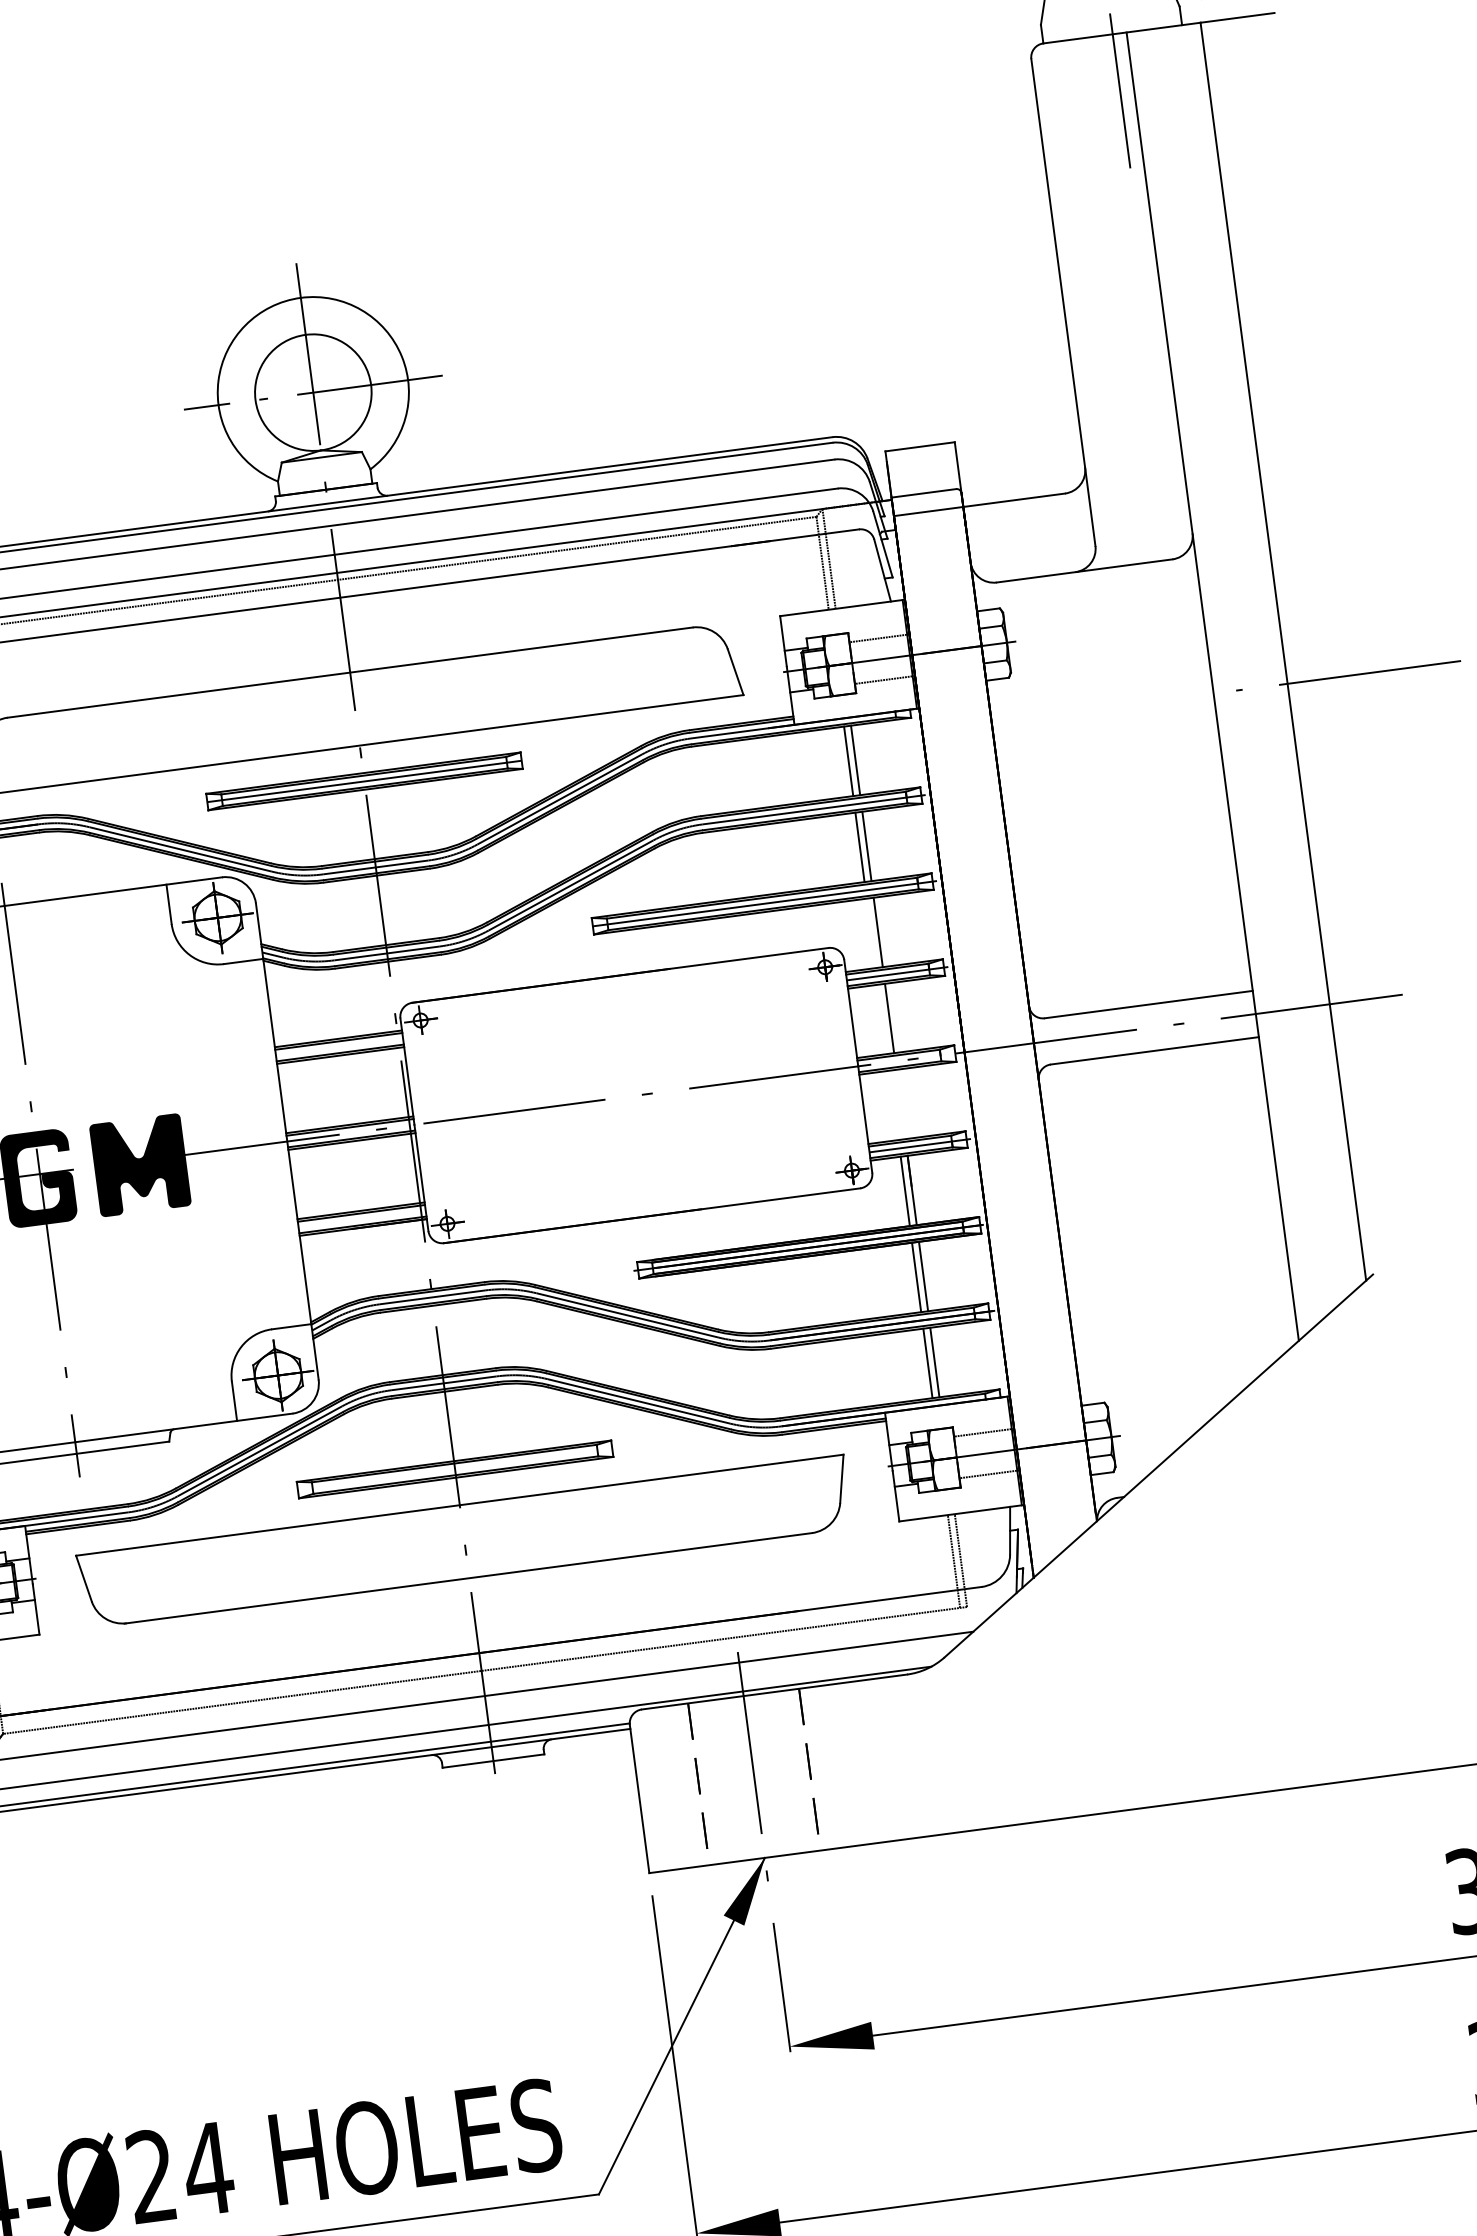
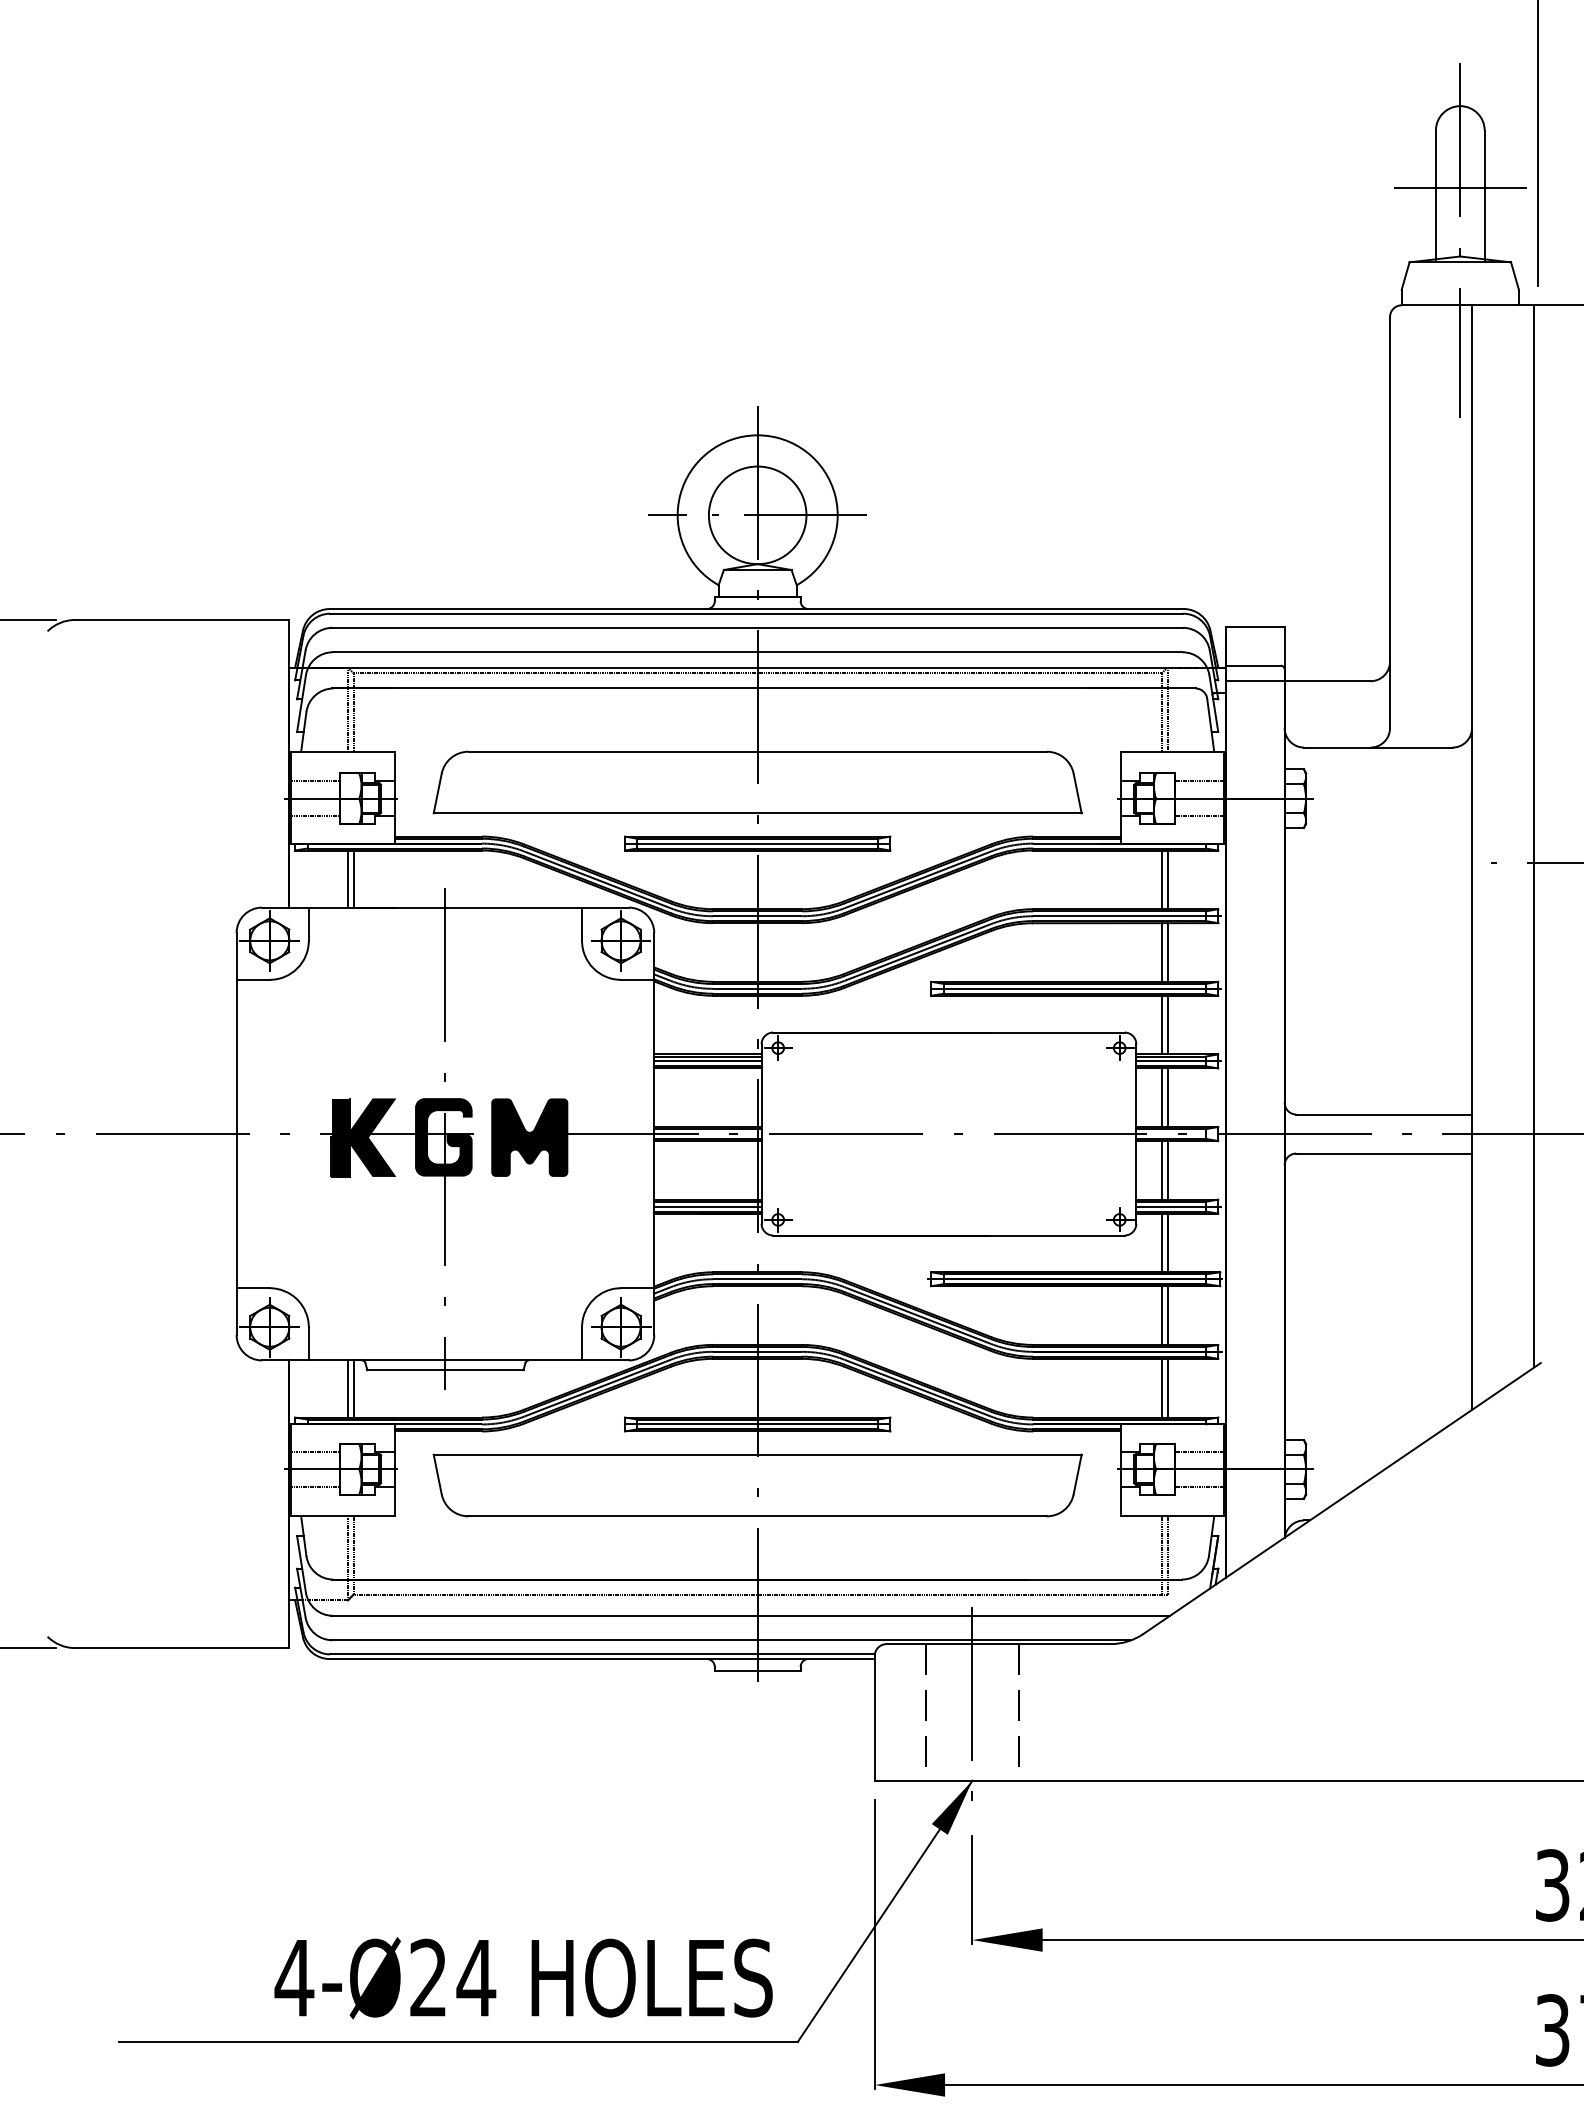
line: (870, 932) -> (1161, 1024), added
line: (882, 1019) -> (1161, 1097), added
line: (339, 1047) -> (707, 1061), added
line: (900, 1104) -> (1167, 1170), added
line: (893, 1105) -> (1161, 1170), added
line: (361, 1219) -> (707, 1206), added
line: (454, 1469) -> (757, 1424), added

